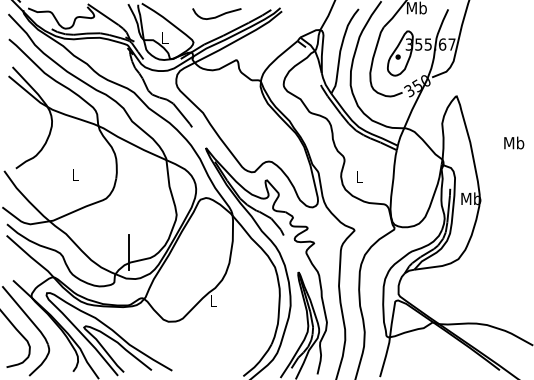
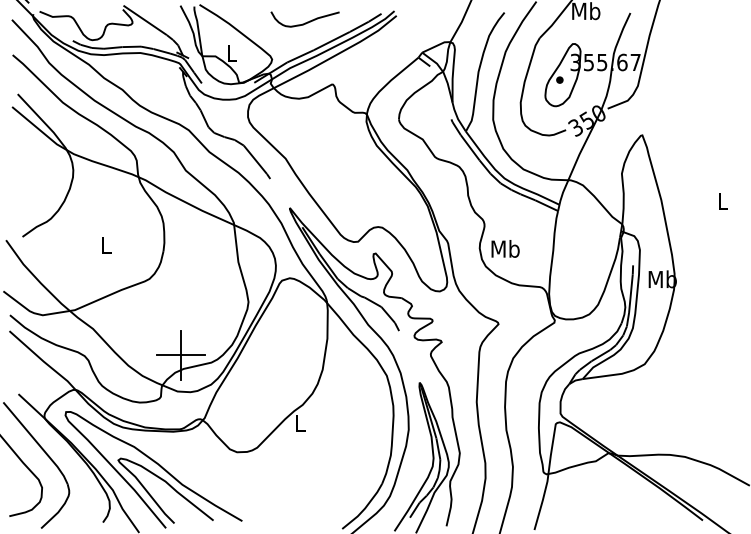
text: (514, 142) -> (723, 200), Mb -> L
text: (359, 176) -> (505, 248), L -> Mb
line: (128, 252) -> (180, 355), added

